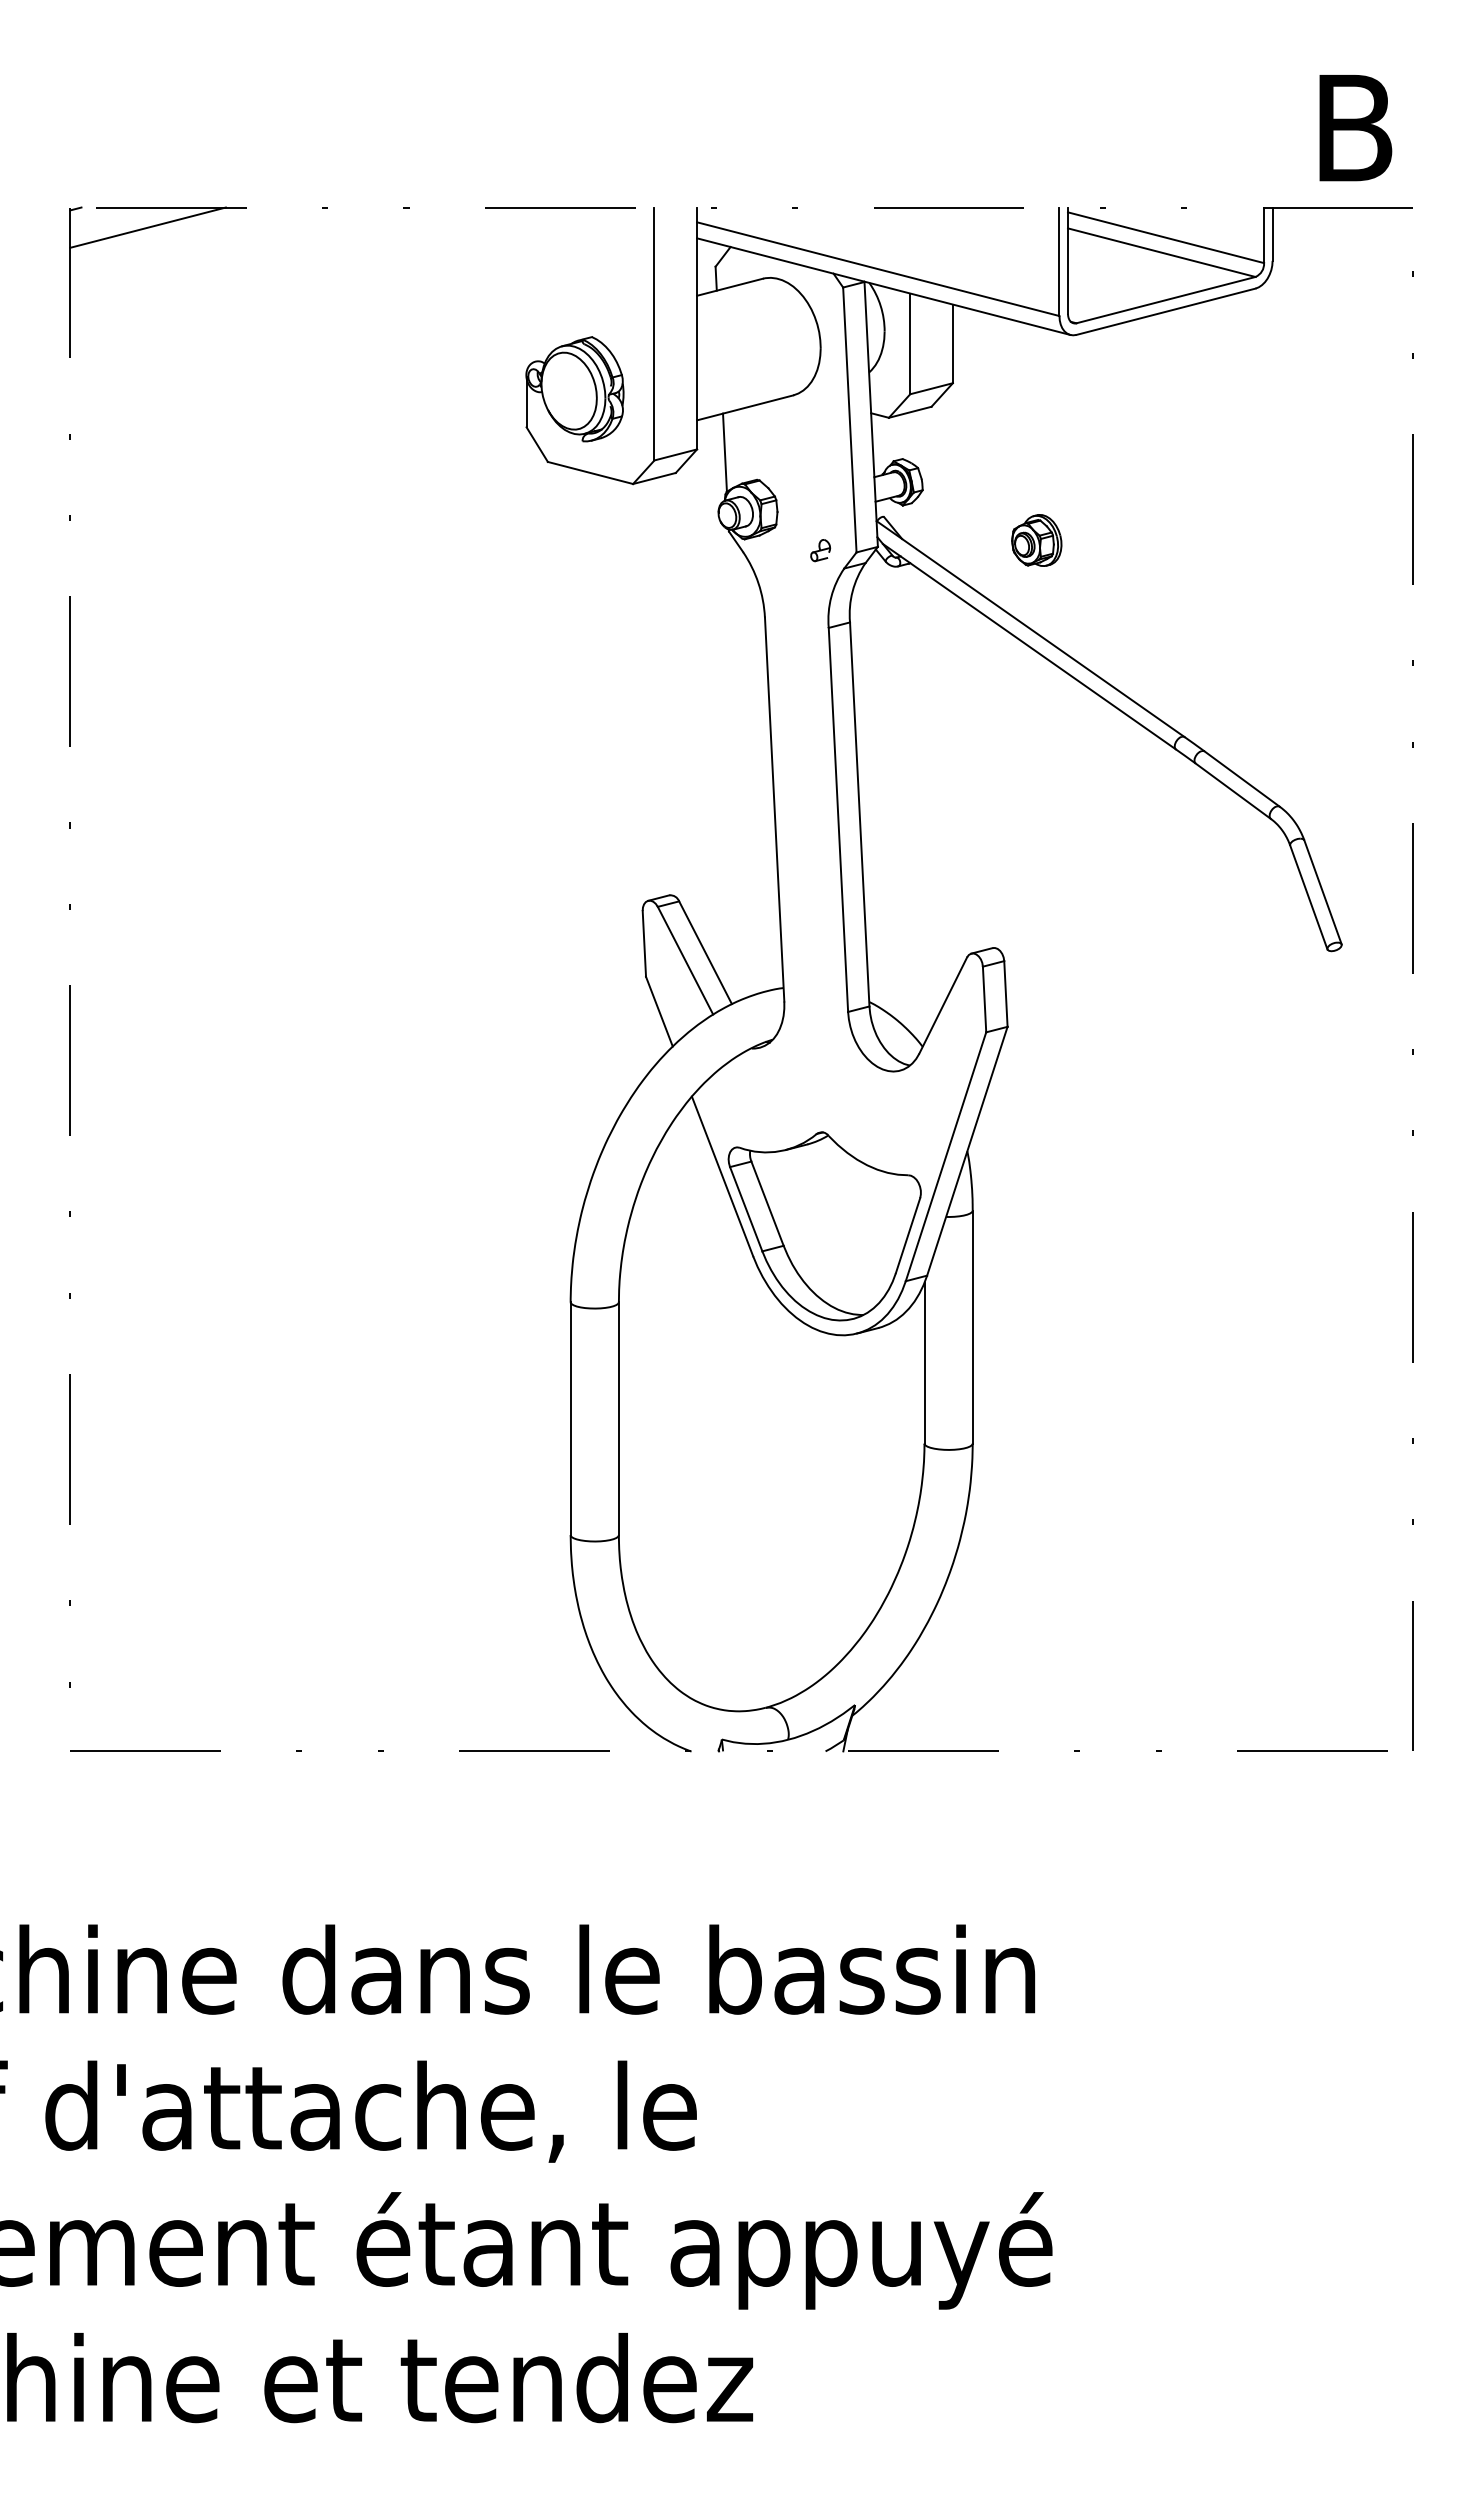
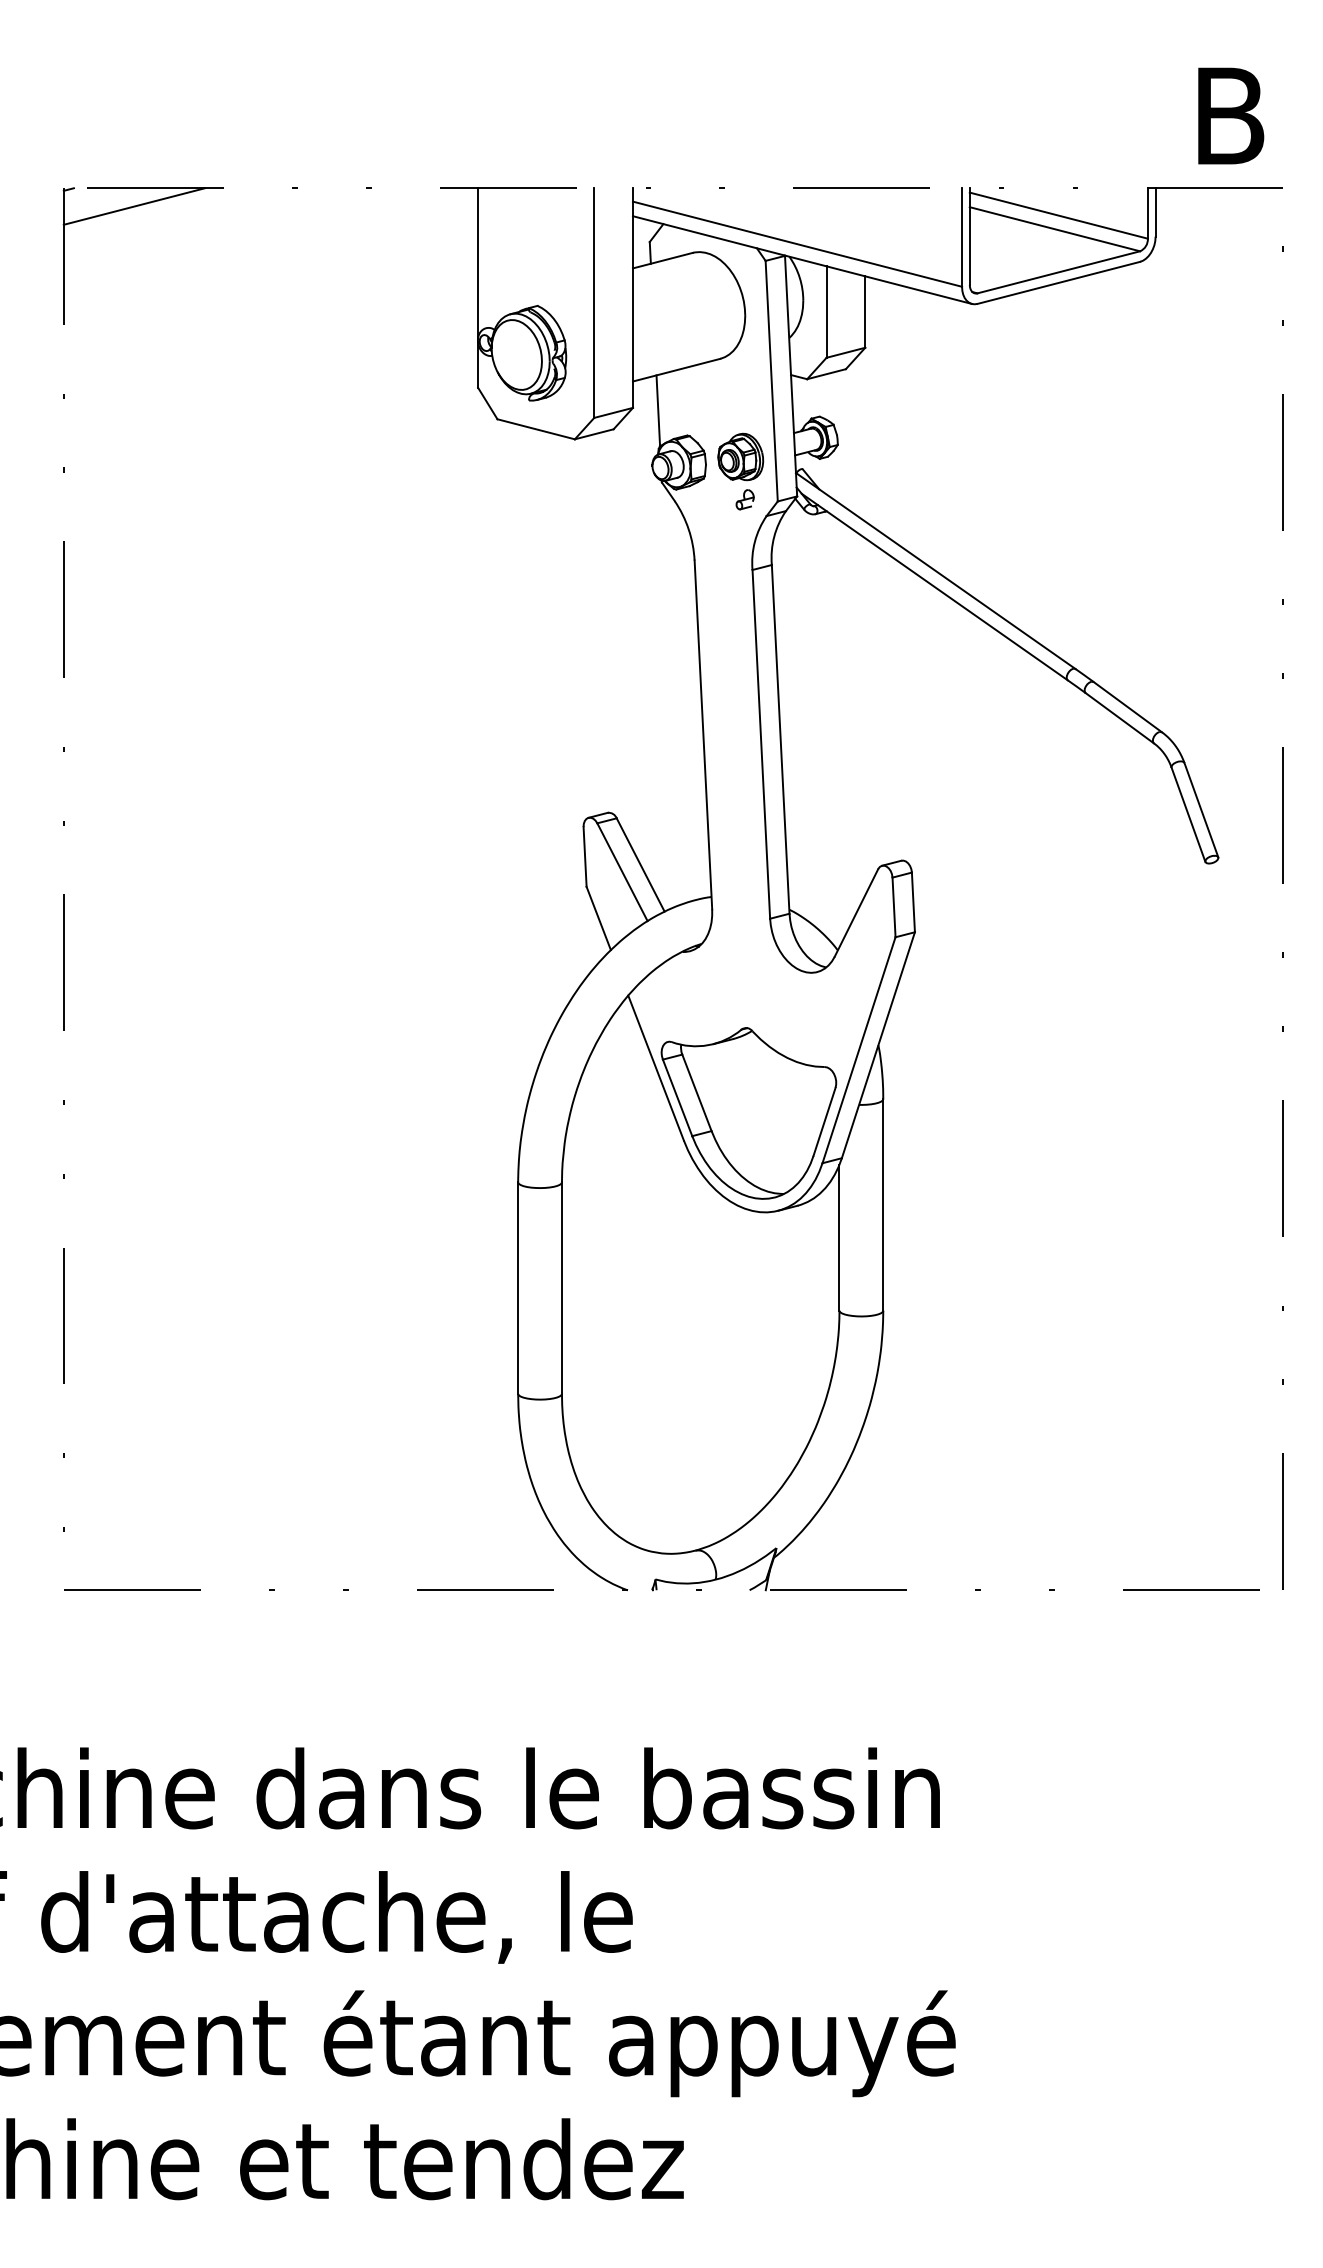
line: (526, 290) -> (478, 263), added
part: (1036, 540) -> (740, 457), moved

